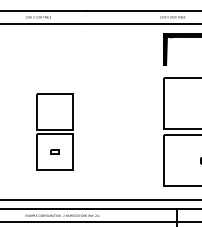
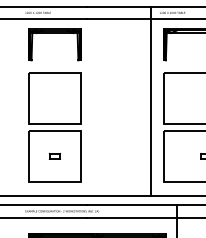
part: (54, 37) -> (54, 33), added
line: (150, 104) -> (150, 100), added
part: (54, 131) -> (54, 127), size x1.43

